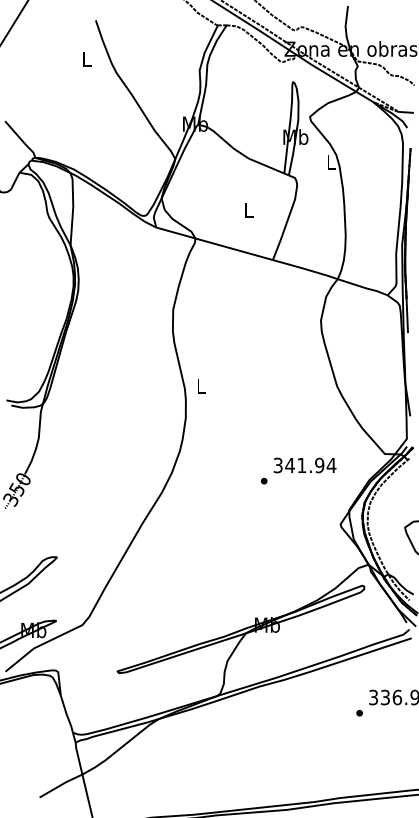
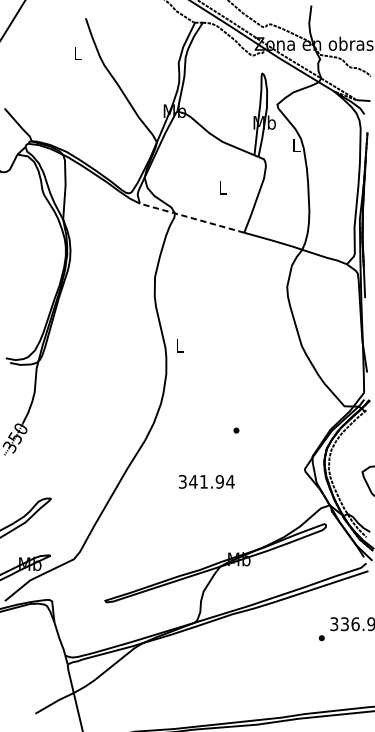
line: (214, 243) -> (191, 217), solid -> dashed
text: (304, 465) -> (206, 481), moved

